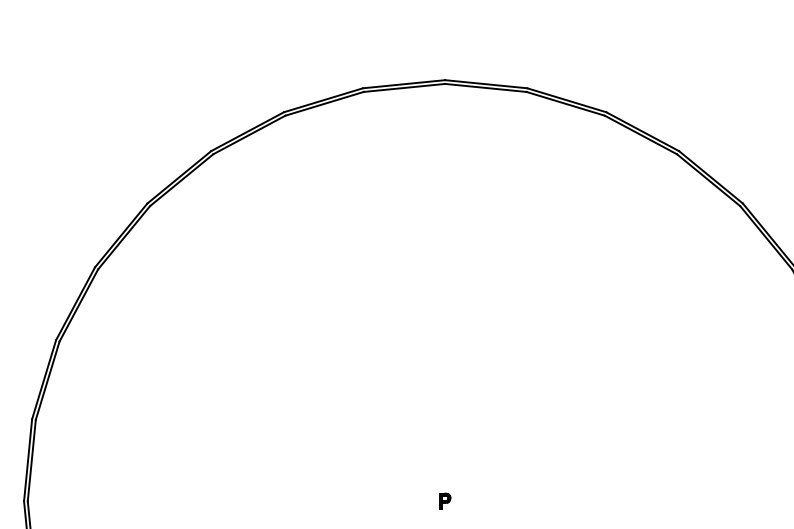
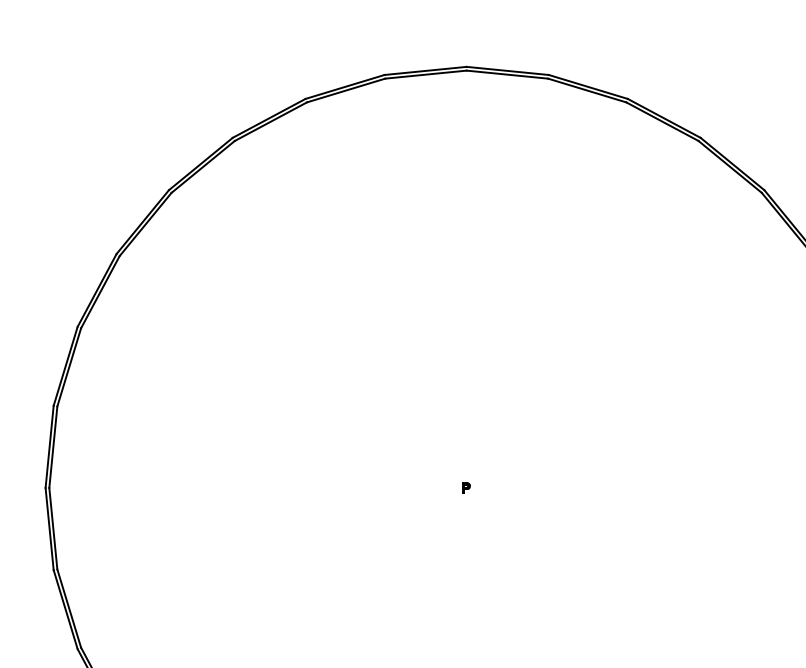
part: (444, 500) -> (466, 487), size x0.6

